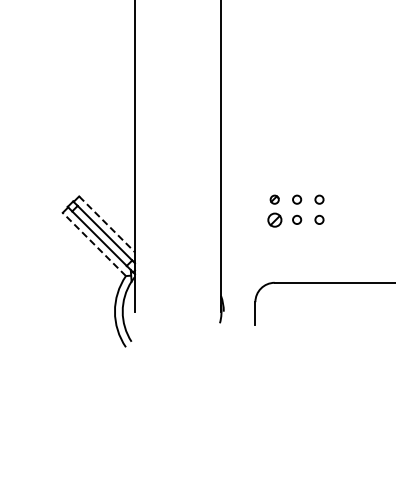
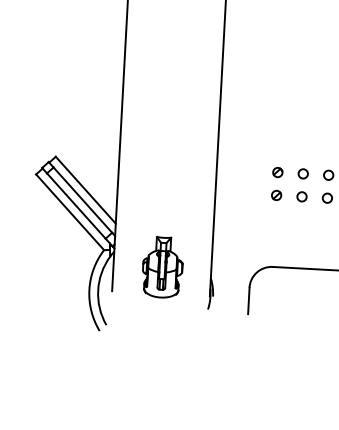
part: (274, 219) -> (276, 194), size x0.62
line: (107, 224) -> (86, 190), dashed -> solid
line: (94, 244) -> (70, 212), dashed -> solid
part: (178, 288) -> (163, 267), added

